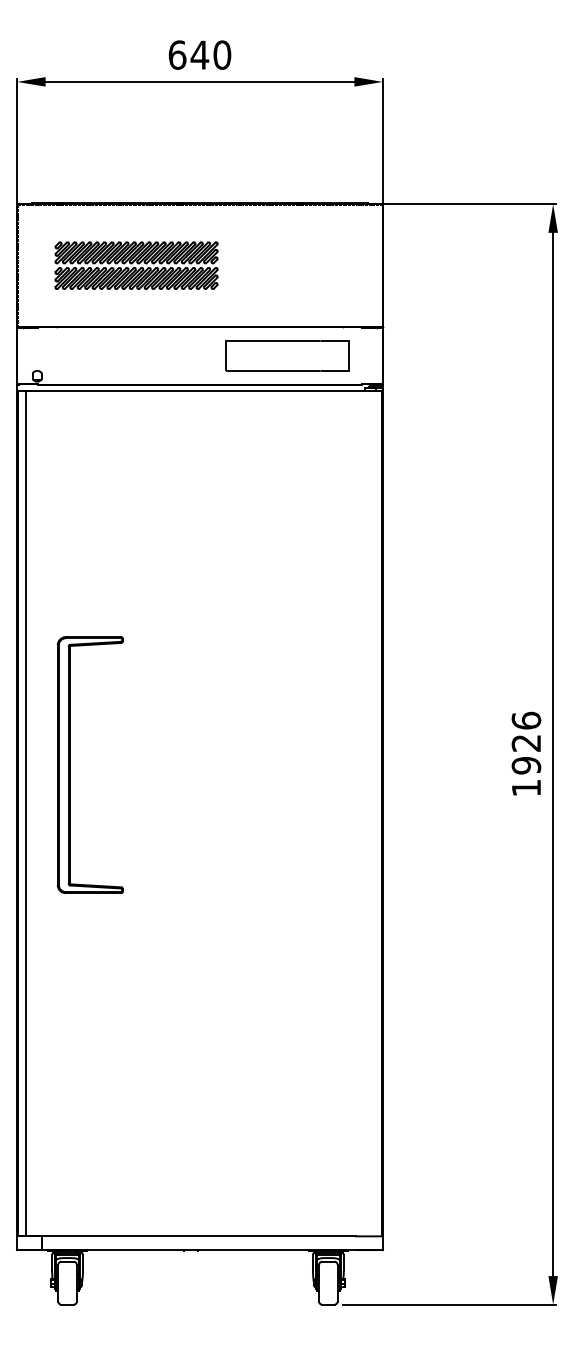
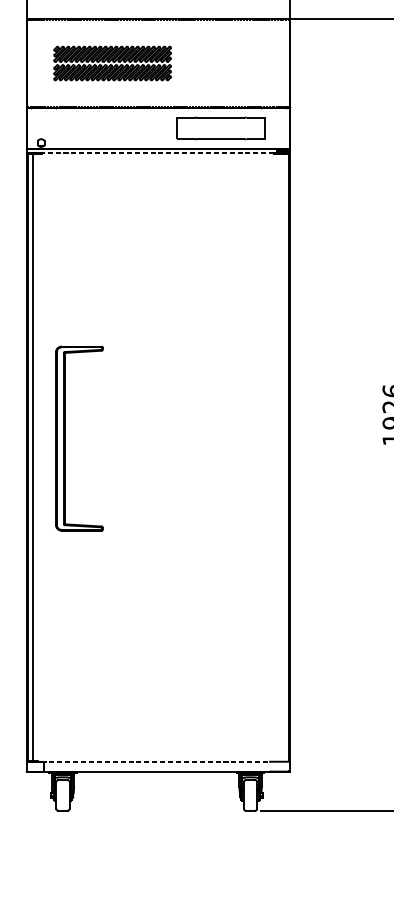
line: (193, 390) -> (153, 153), solid -> dashed
part: (70, 764) -> (65, 438), moved
line: (191, 1236) -> (152, 761), solid -> dashed

